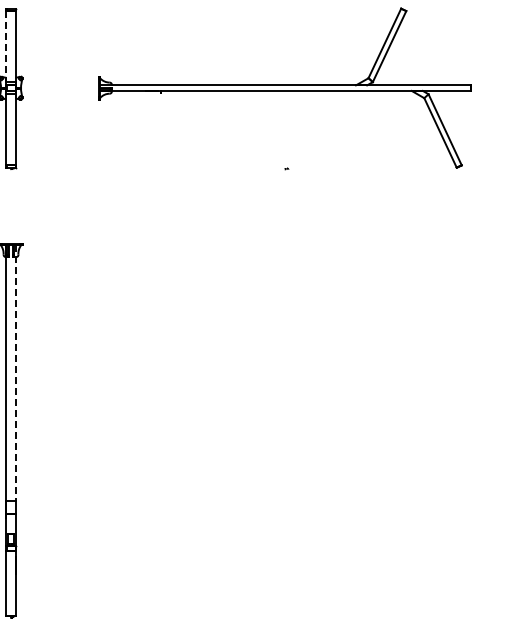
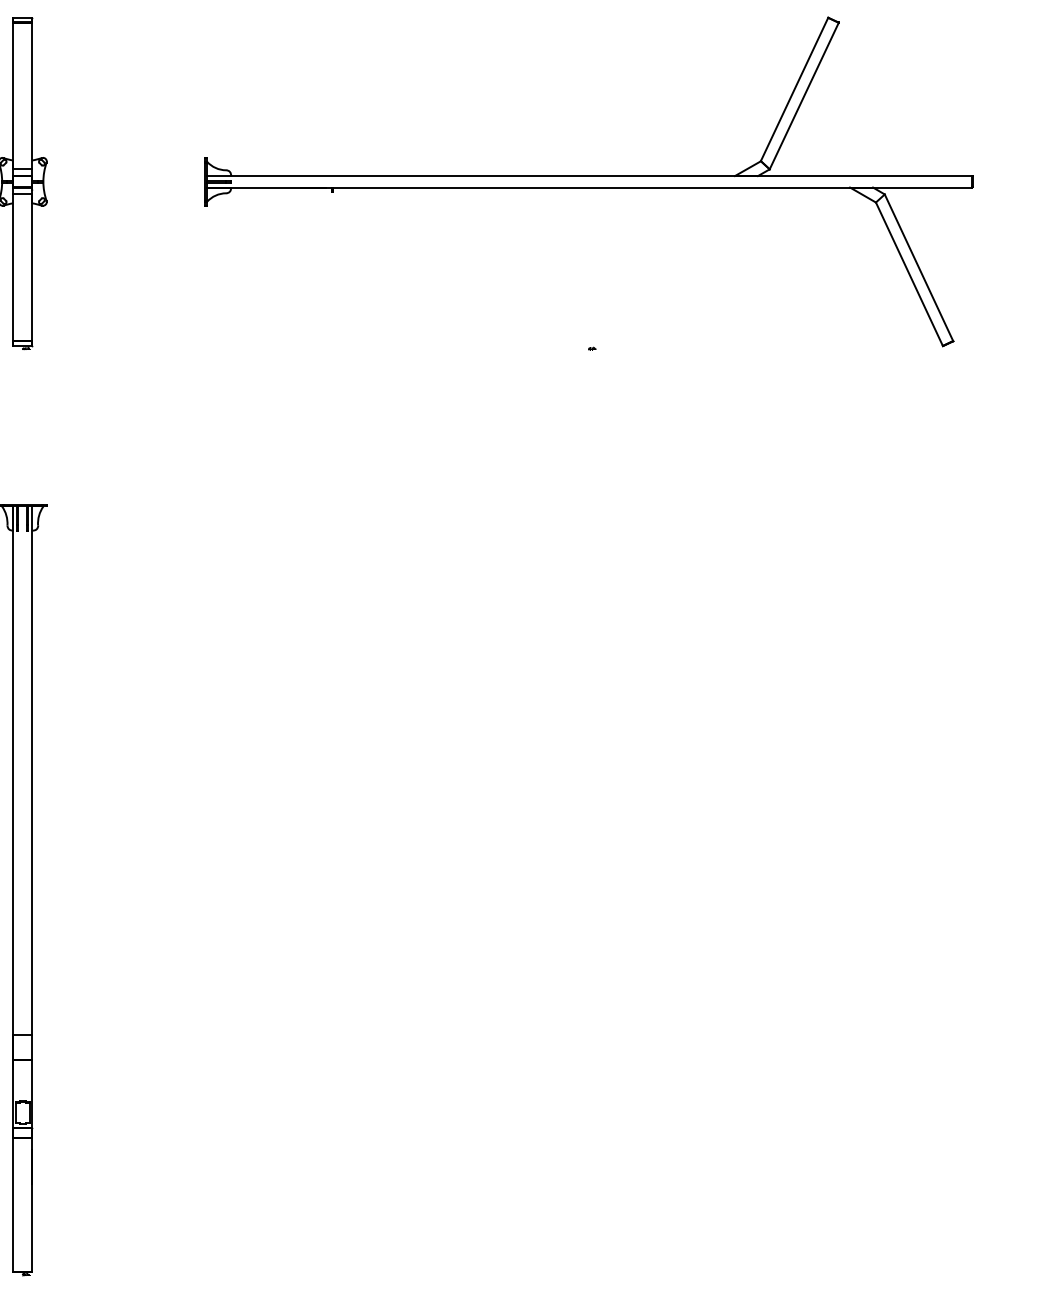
line: (6, 47) -> (13, 97), dashed -> solid
line: (15, 373) -> (32, 770), dashed -> solid

